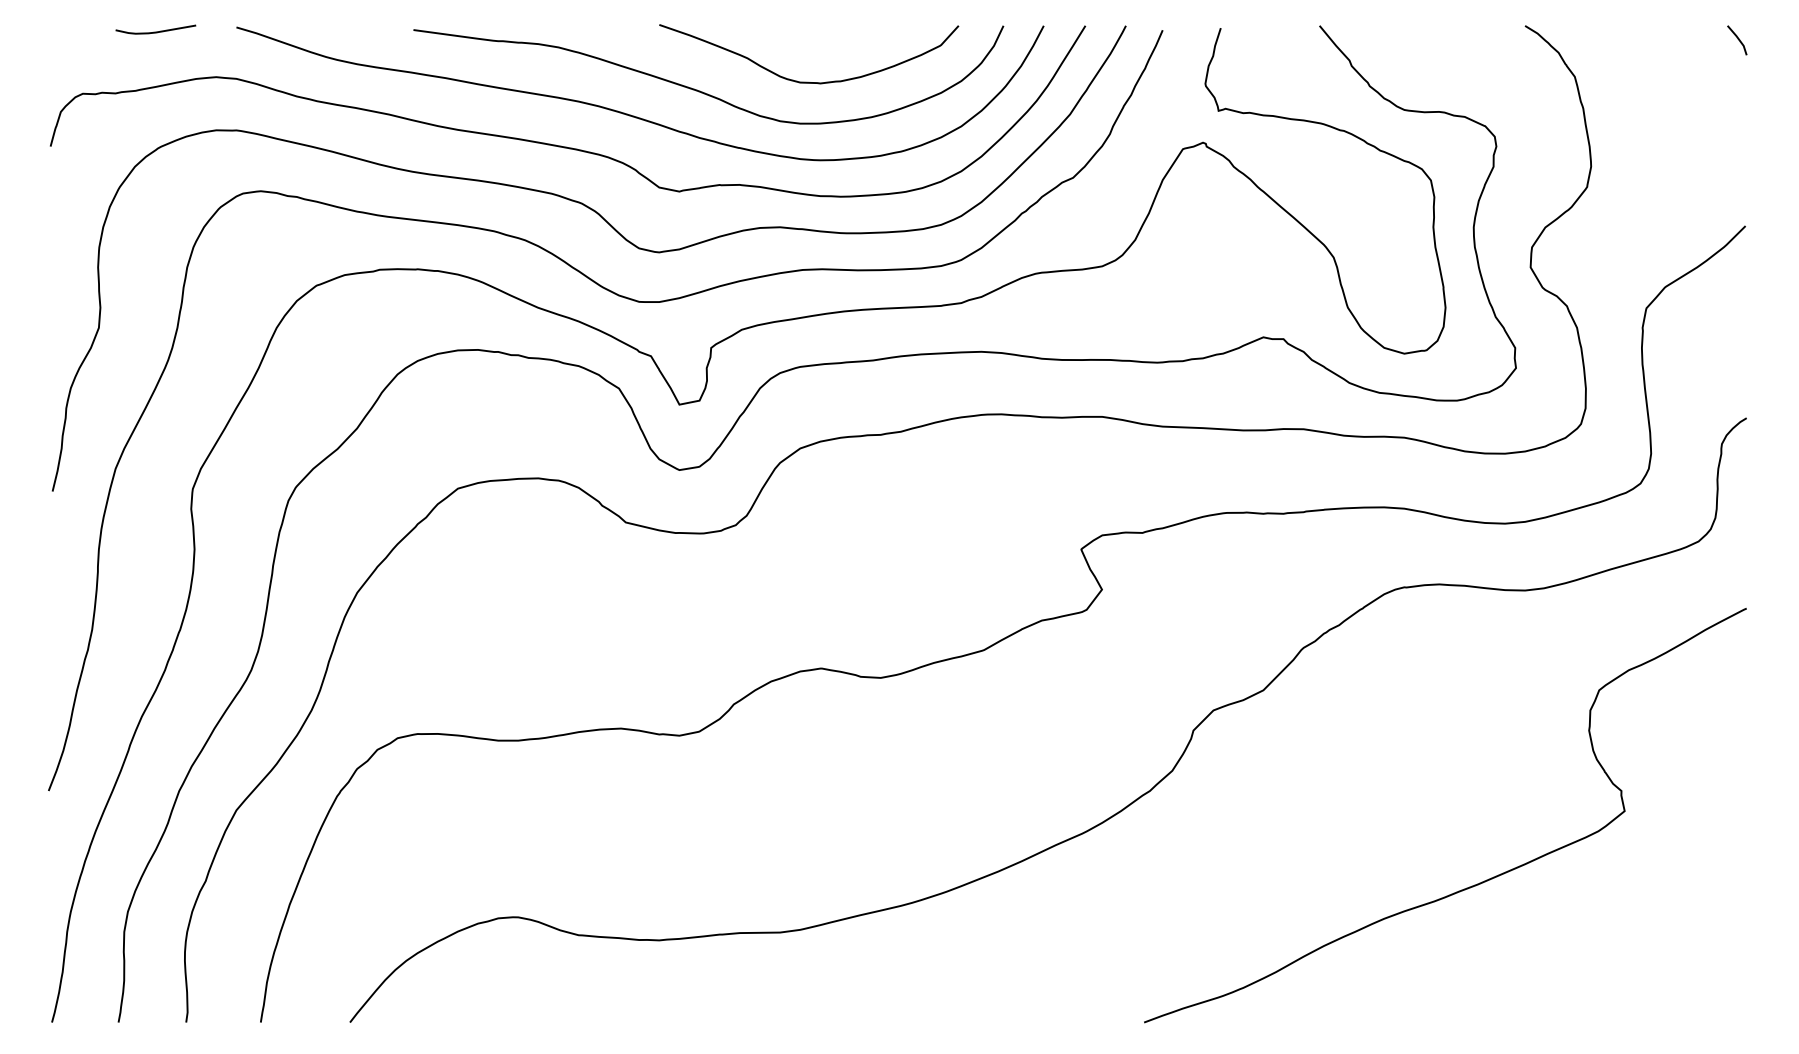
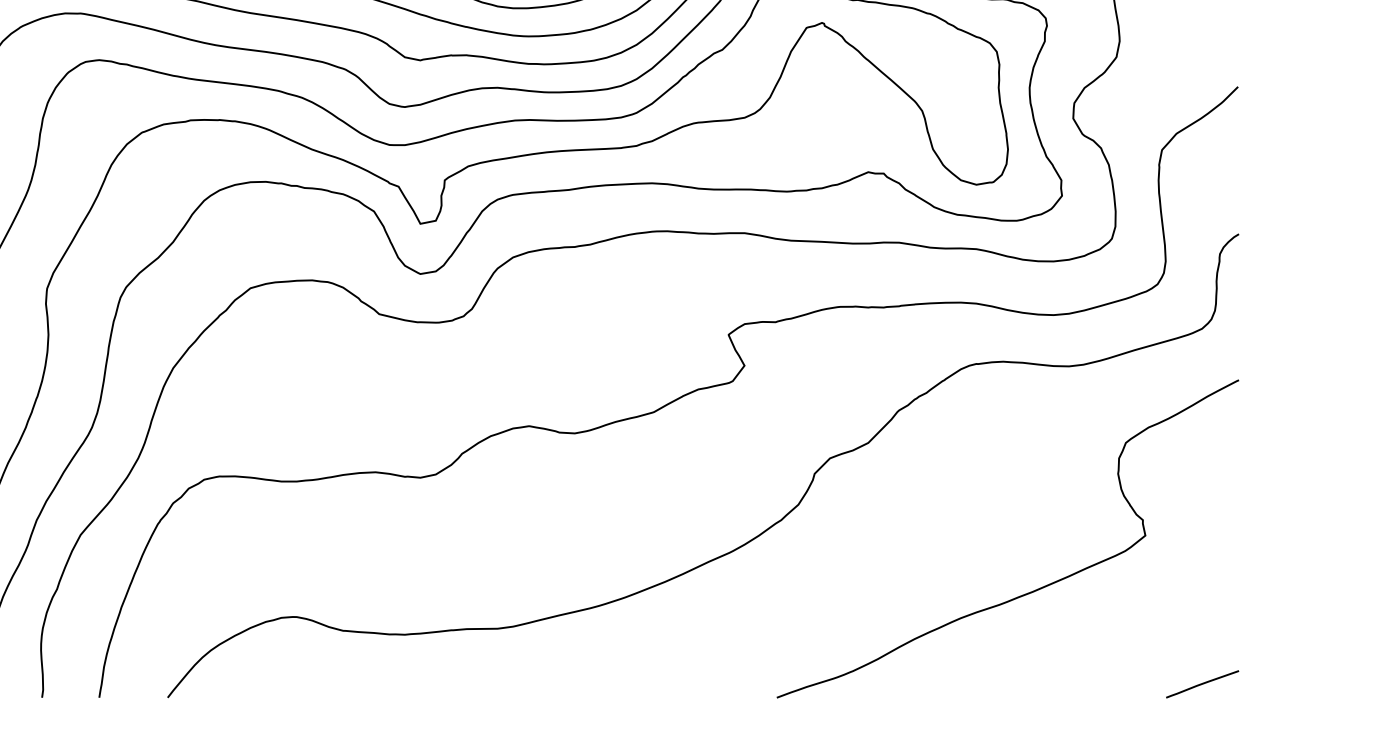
line: (1698, 1005) -> (1202, 684), added

